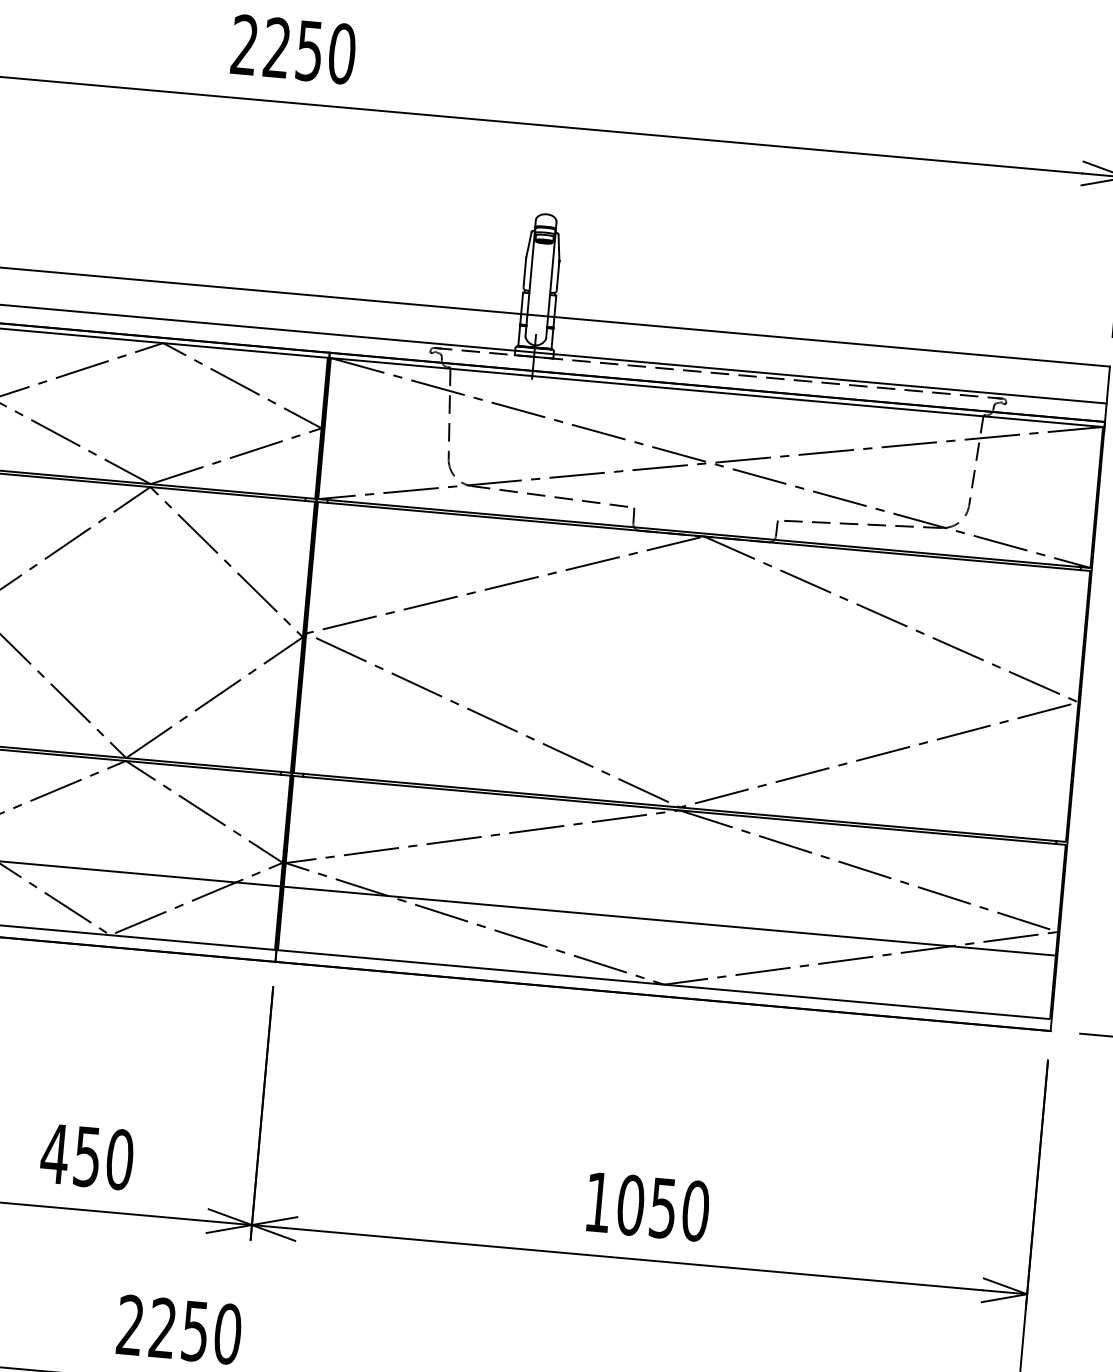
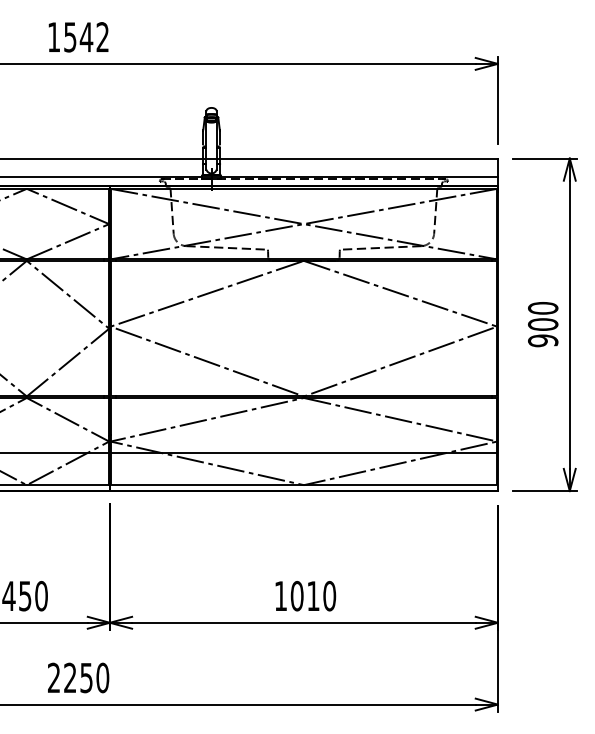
text: (293, 49) -> (78, 37), 2250 -> 1542
text: (663, 1208) -> (313, 596), 1050 -> 1010

